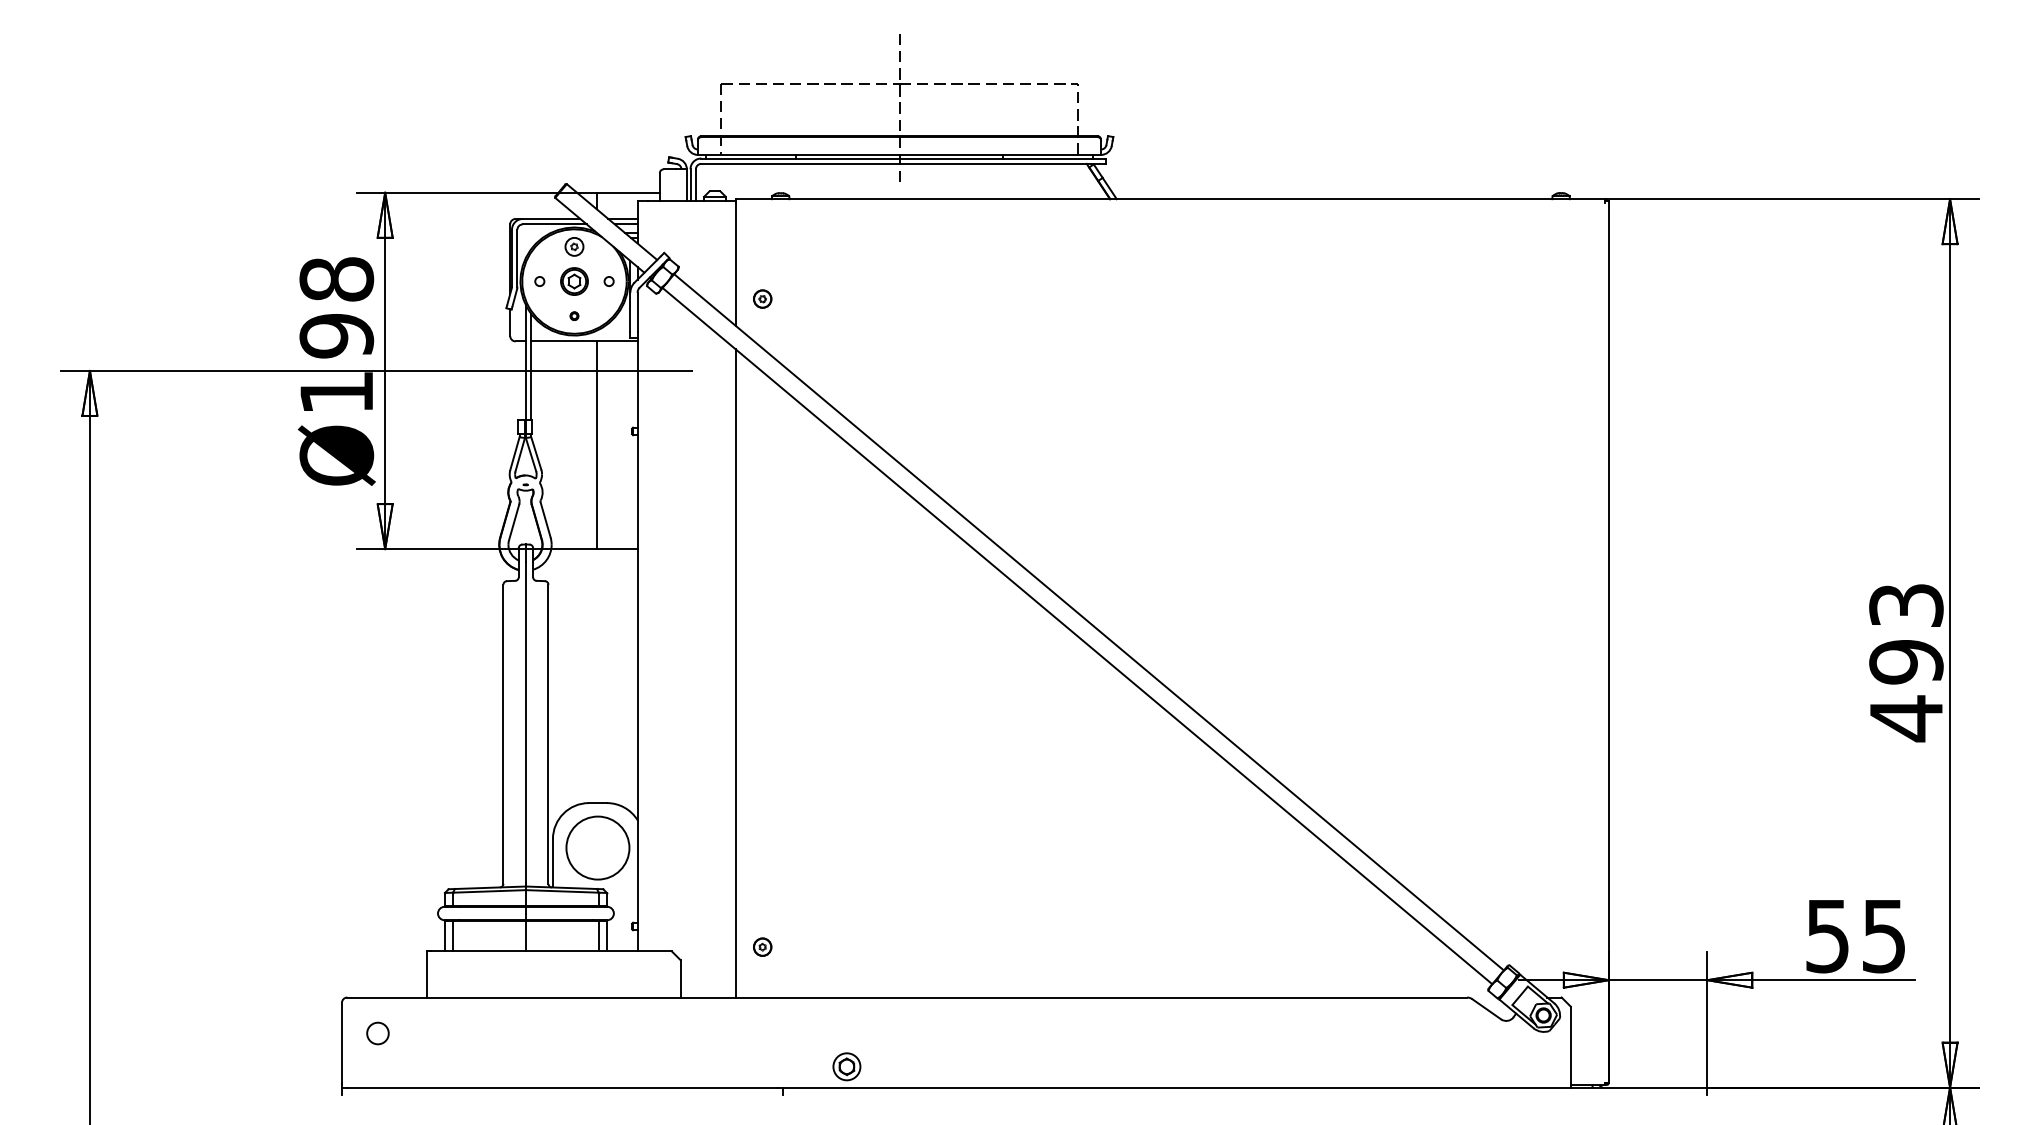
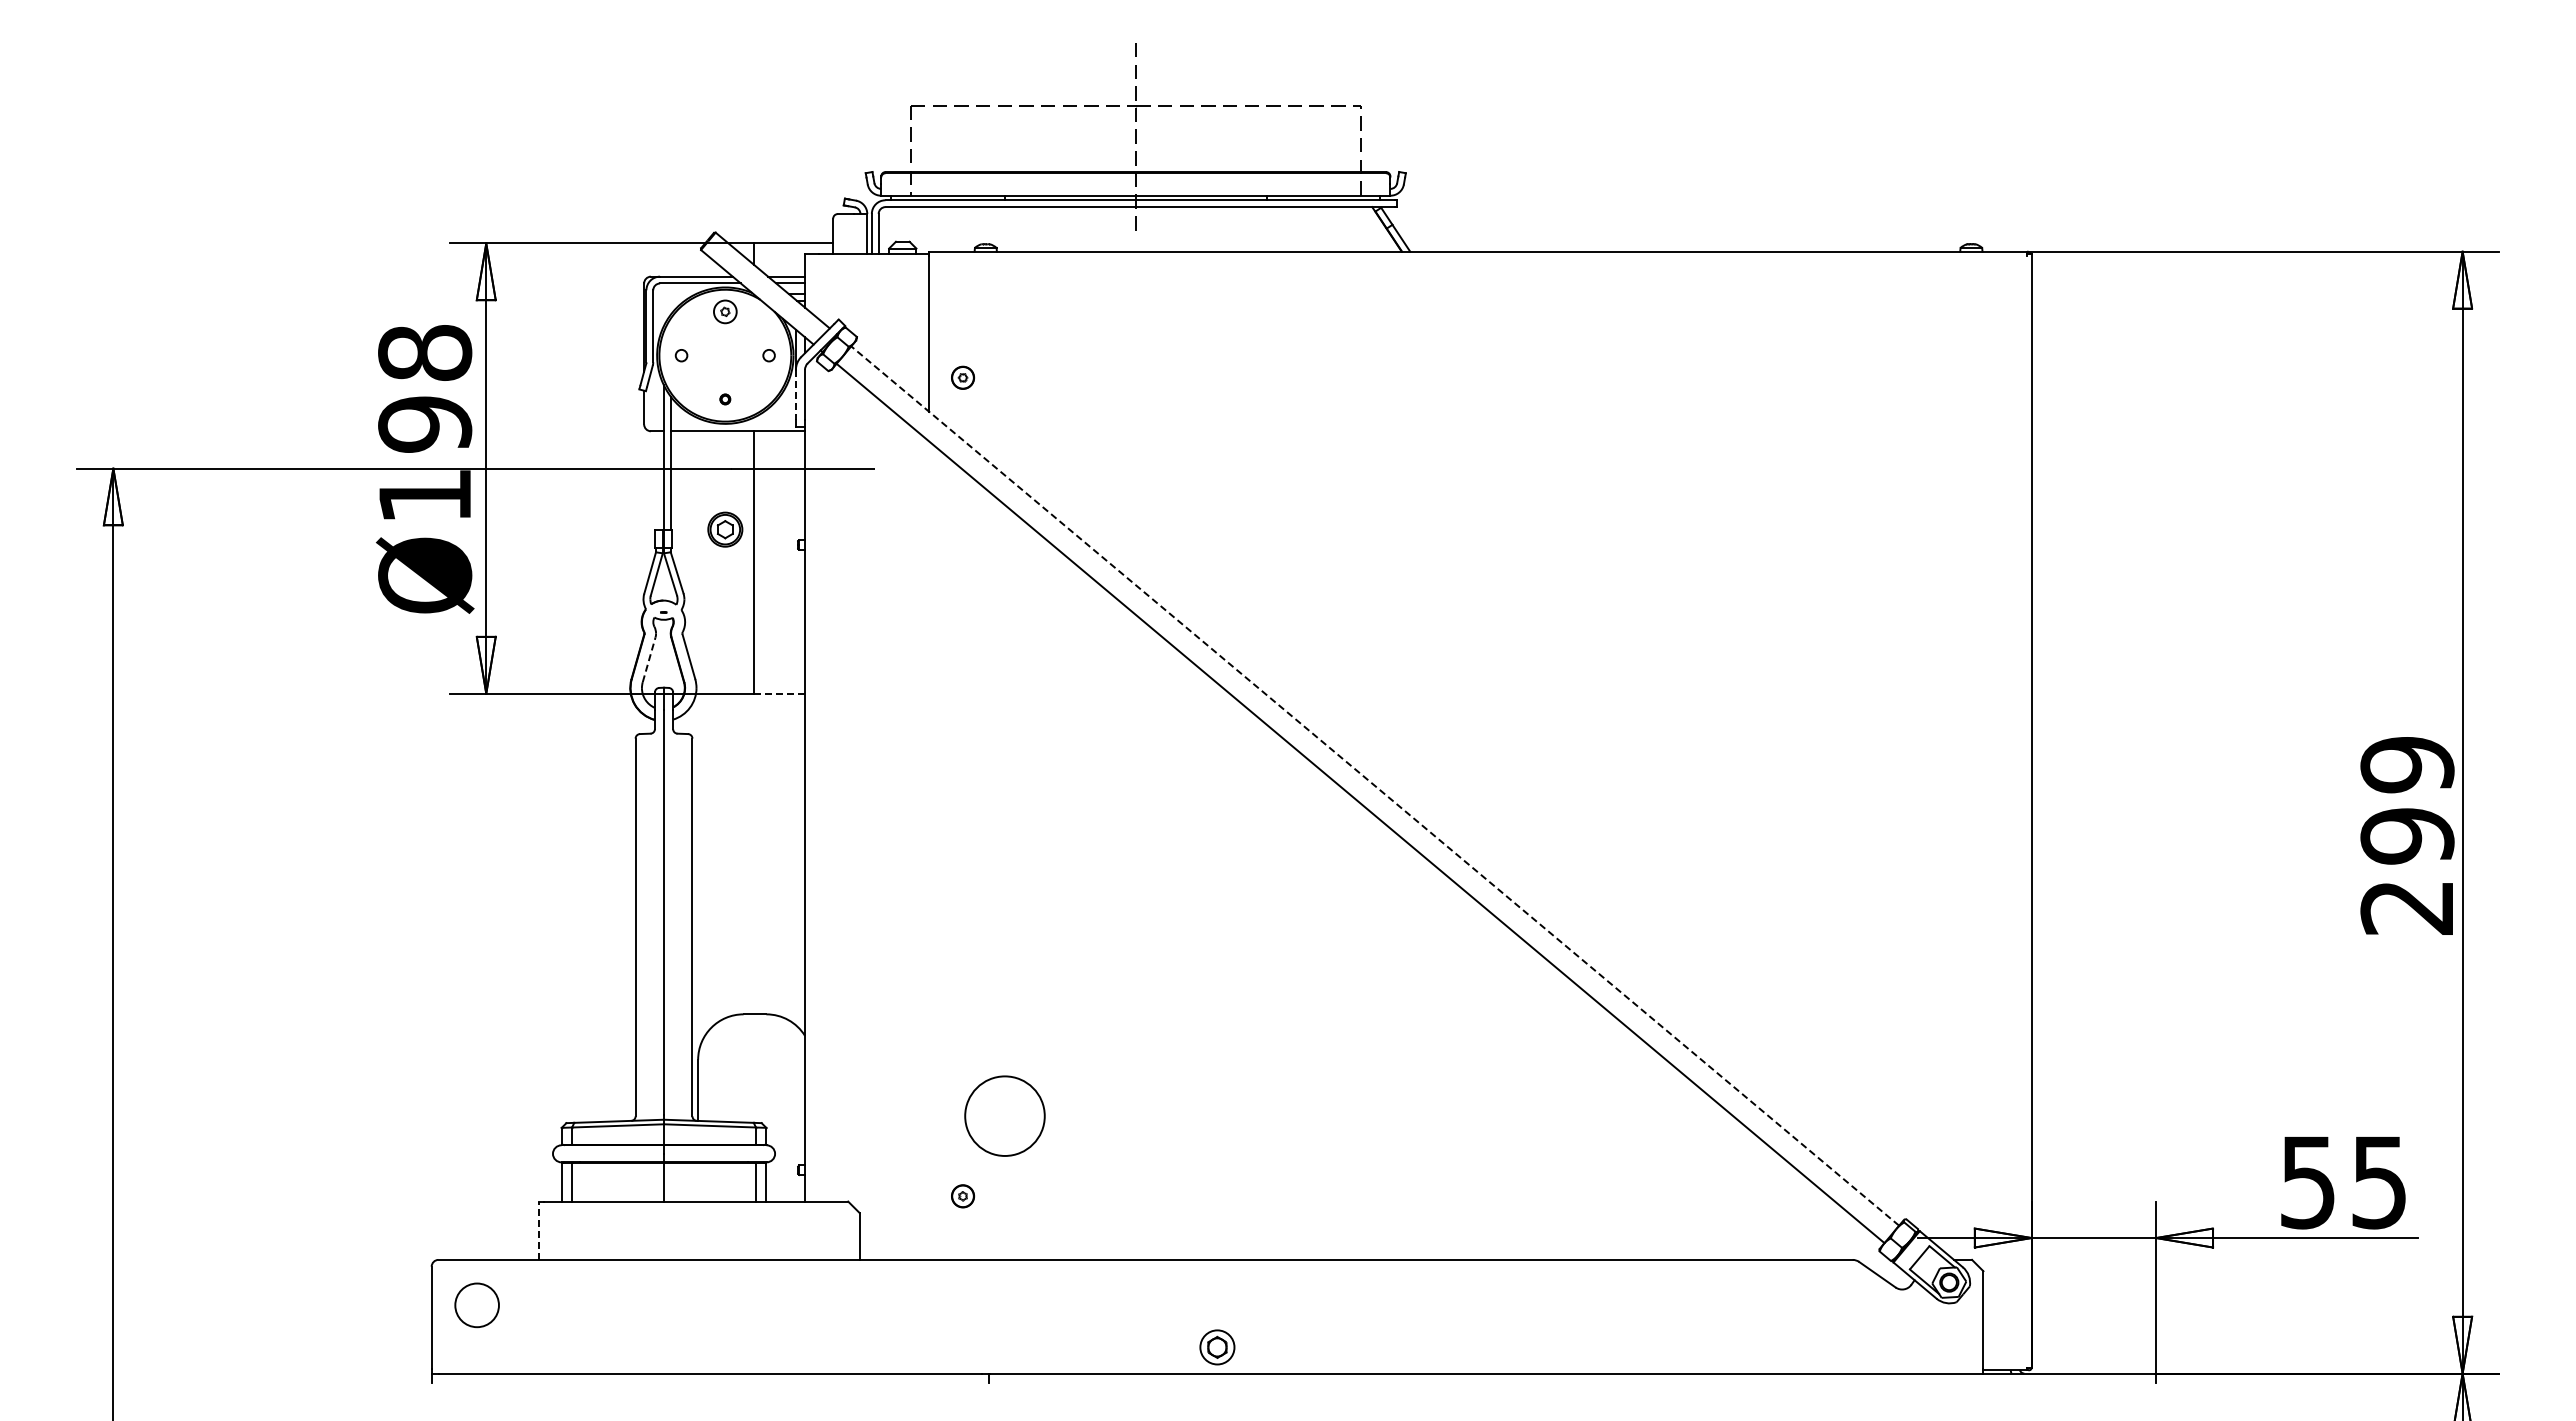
part: (574, 281) -> (725, 529), moved
line: (630, 313) -> (795, 395), solid -> dashed
line: (514, 522) -> (649, 659), solid -> dashed
line: (617, 549) -> (779, 693), solid -> dashed
line: (1089, 622) -> (1375, 786), solid -> dashed
text: (1906, 663) -> (2407, 837), 493 -> 299
line: (735, 673) -> (928, 850), removed
circle: (597, 847) -> (1004, 1115), moved
line: (427, 974) -> (539, 1230), solid -> dashed
circle: (377, 1033) -> (476, 1305), size x1.6
part: (846, 1066) -> (1217, 1347), moved

